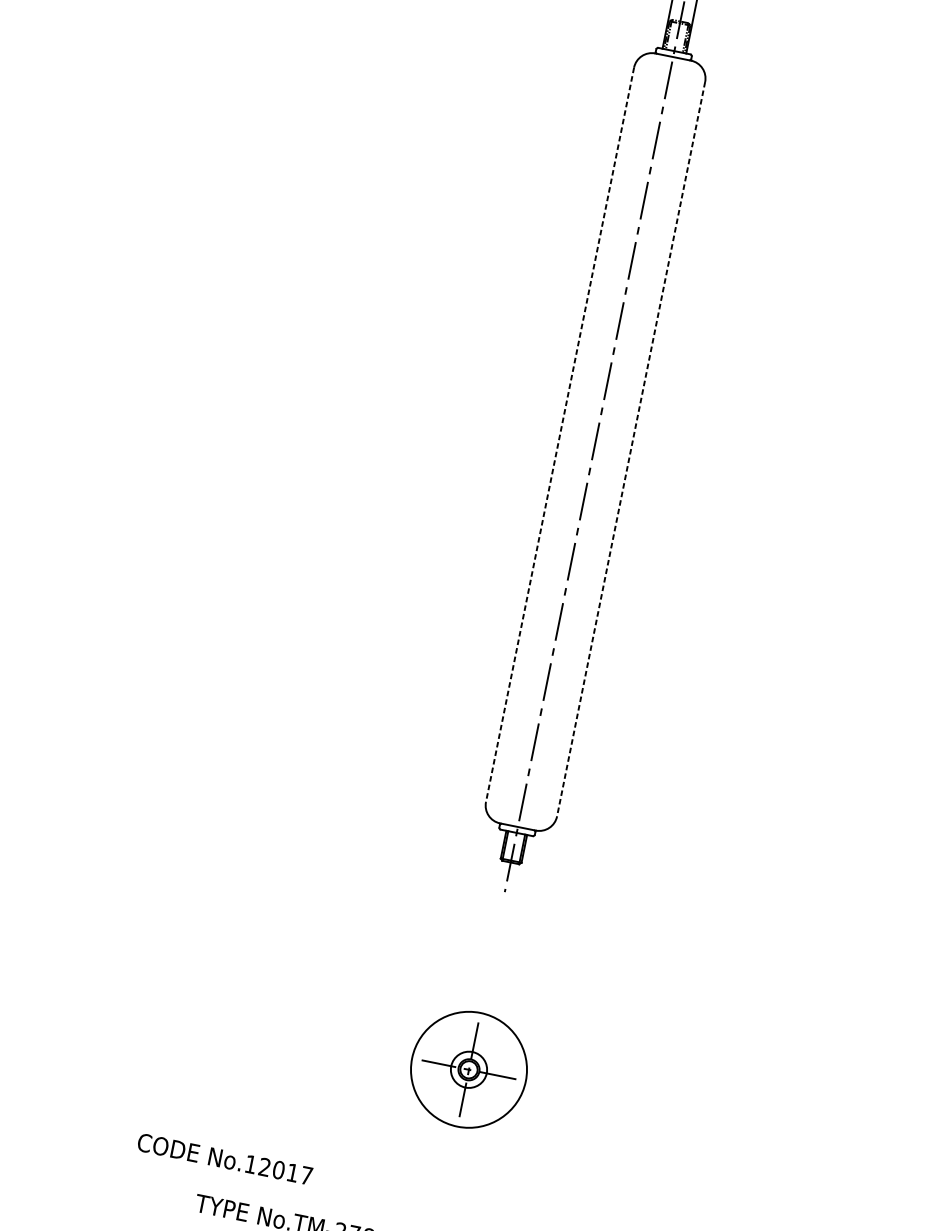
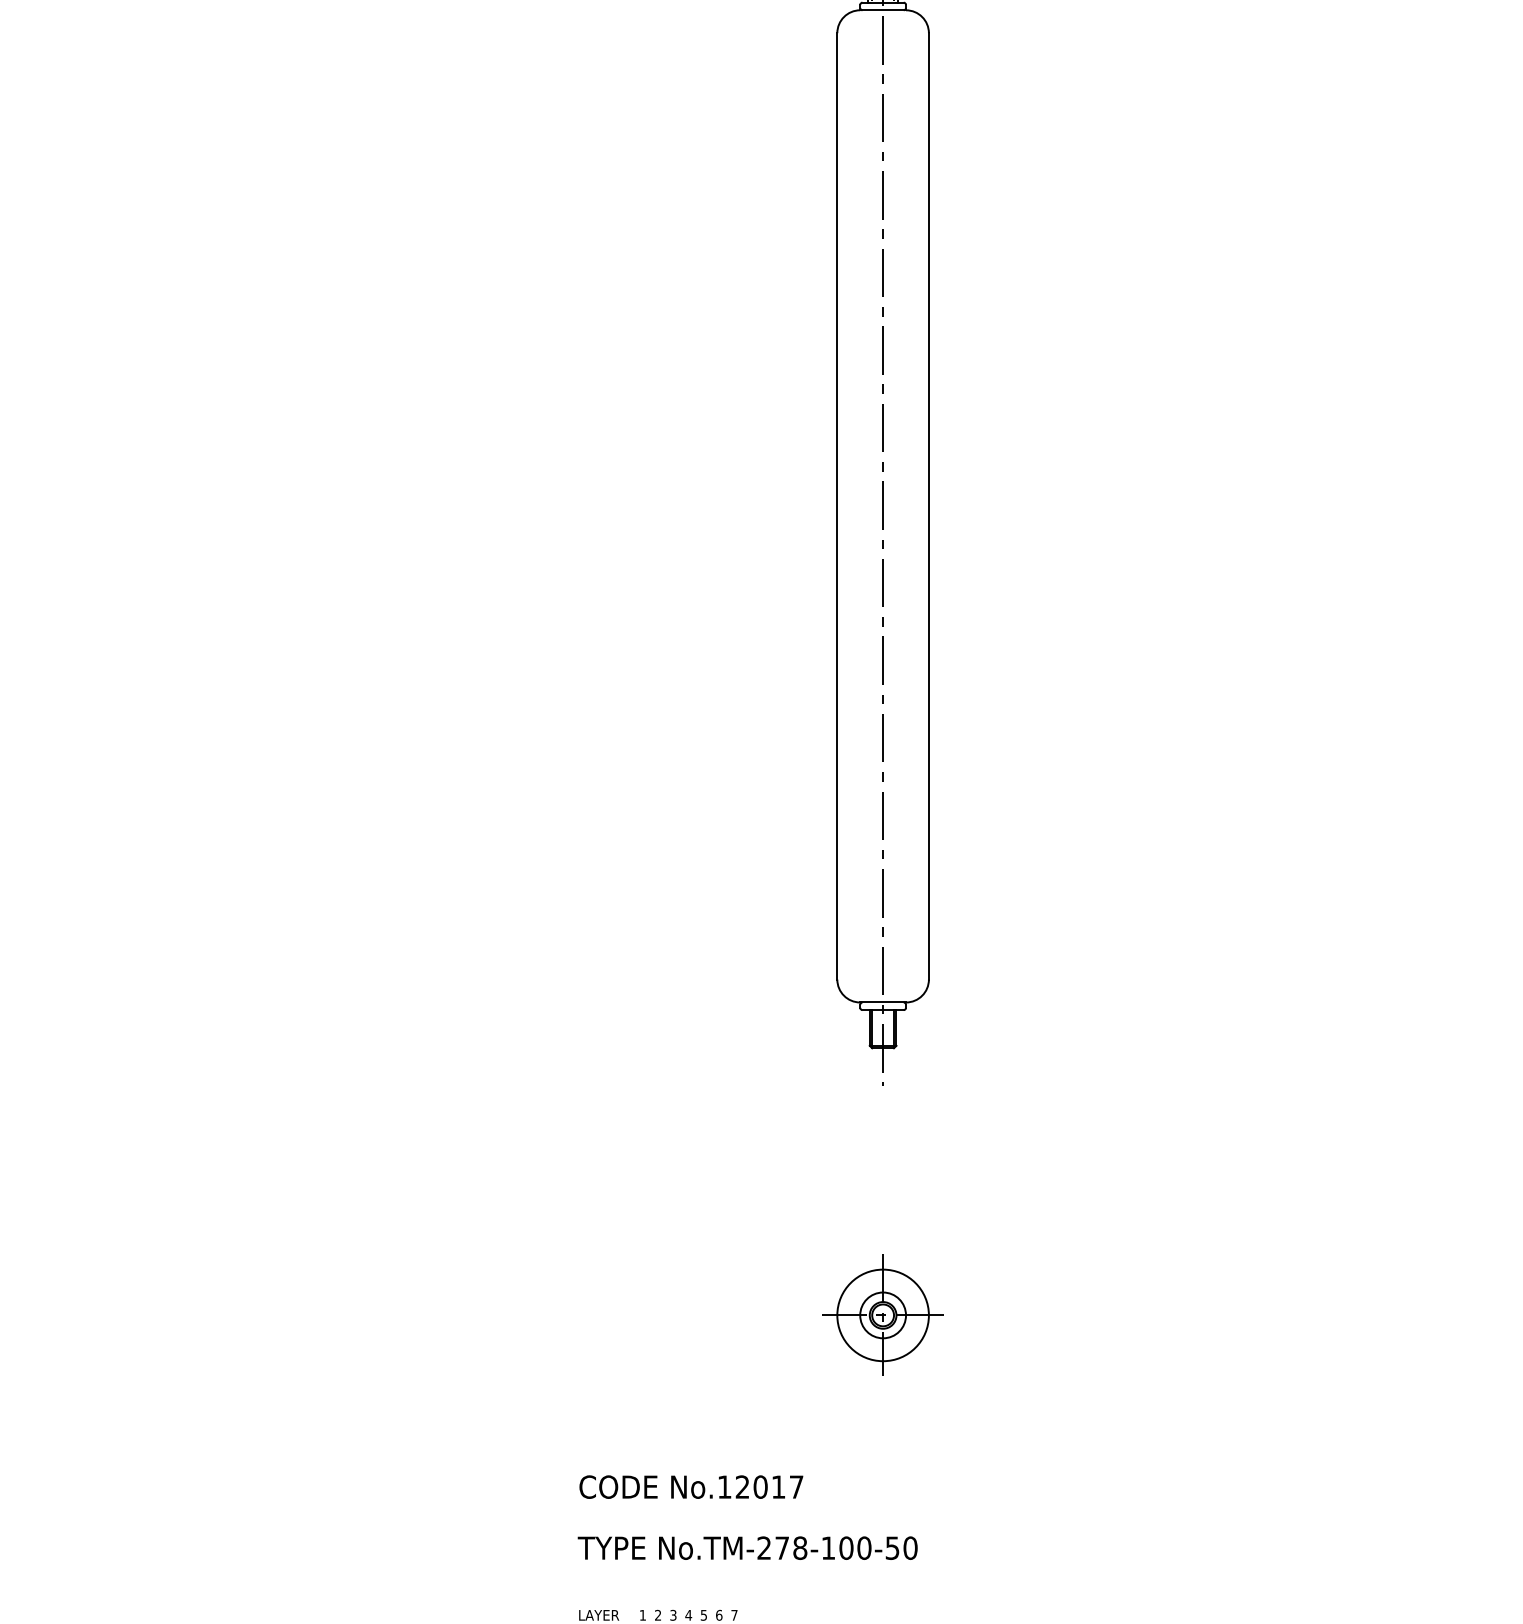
line: (560, 434) -> (837, 506), dashed -> solid
line: (630, 449) -> (928, 506), dashed -> solid
circle: (468, 1069) -> (882, 1315), size x0.62
text: (225, 1158) -> (691, 1486), moved

